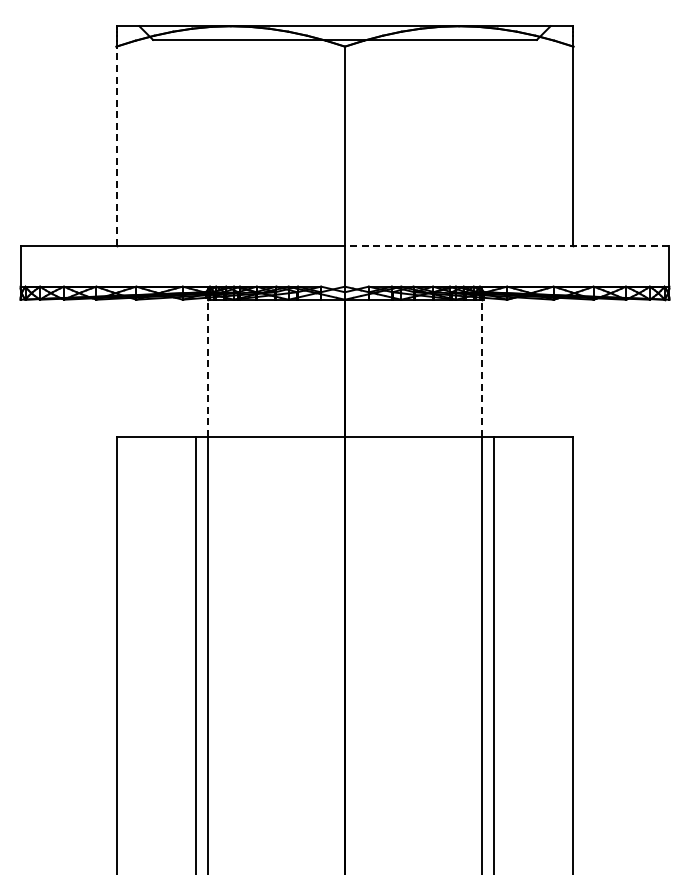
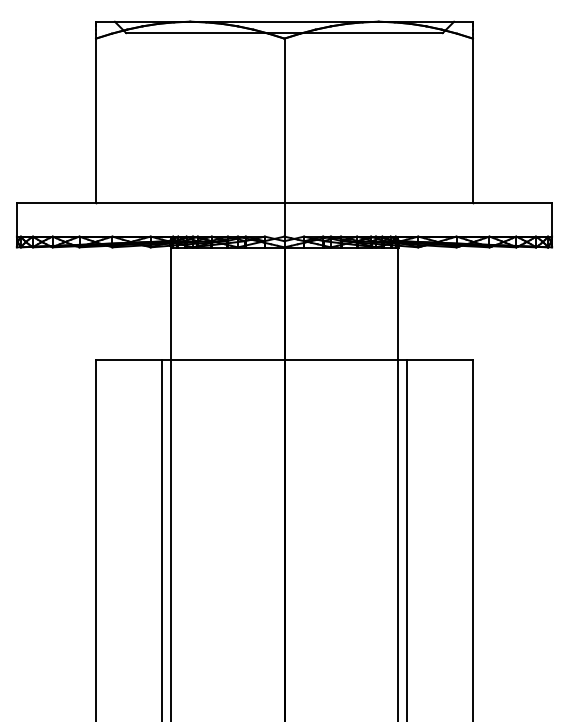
line: (116, 145) -> (96, 120), dashed -> solid
line: (506, 245) -> (417, 202), dashed -> solid
line: (207, 368) -> (171, 304), dashed -> solid
line: (482, 368) -> (397, 304), dashed -> solid

